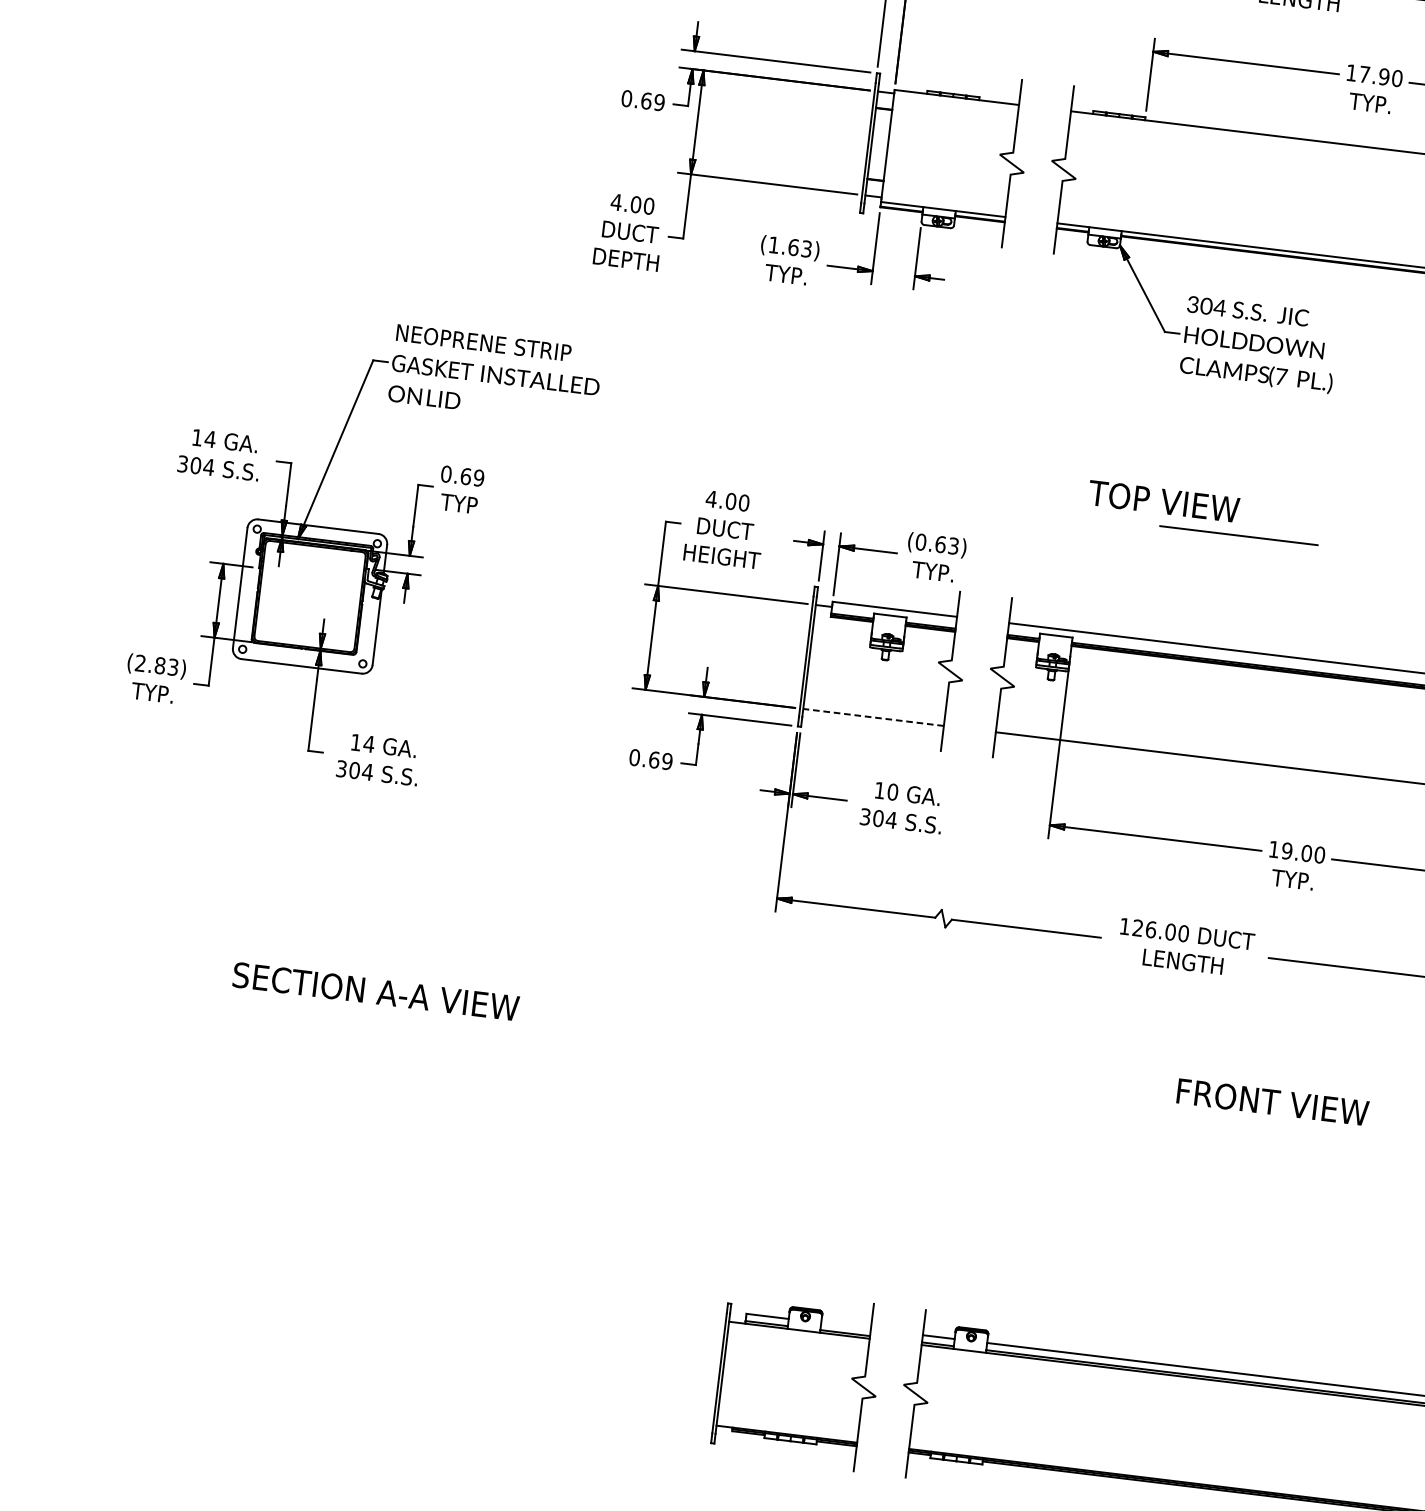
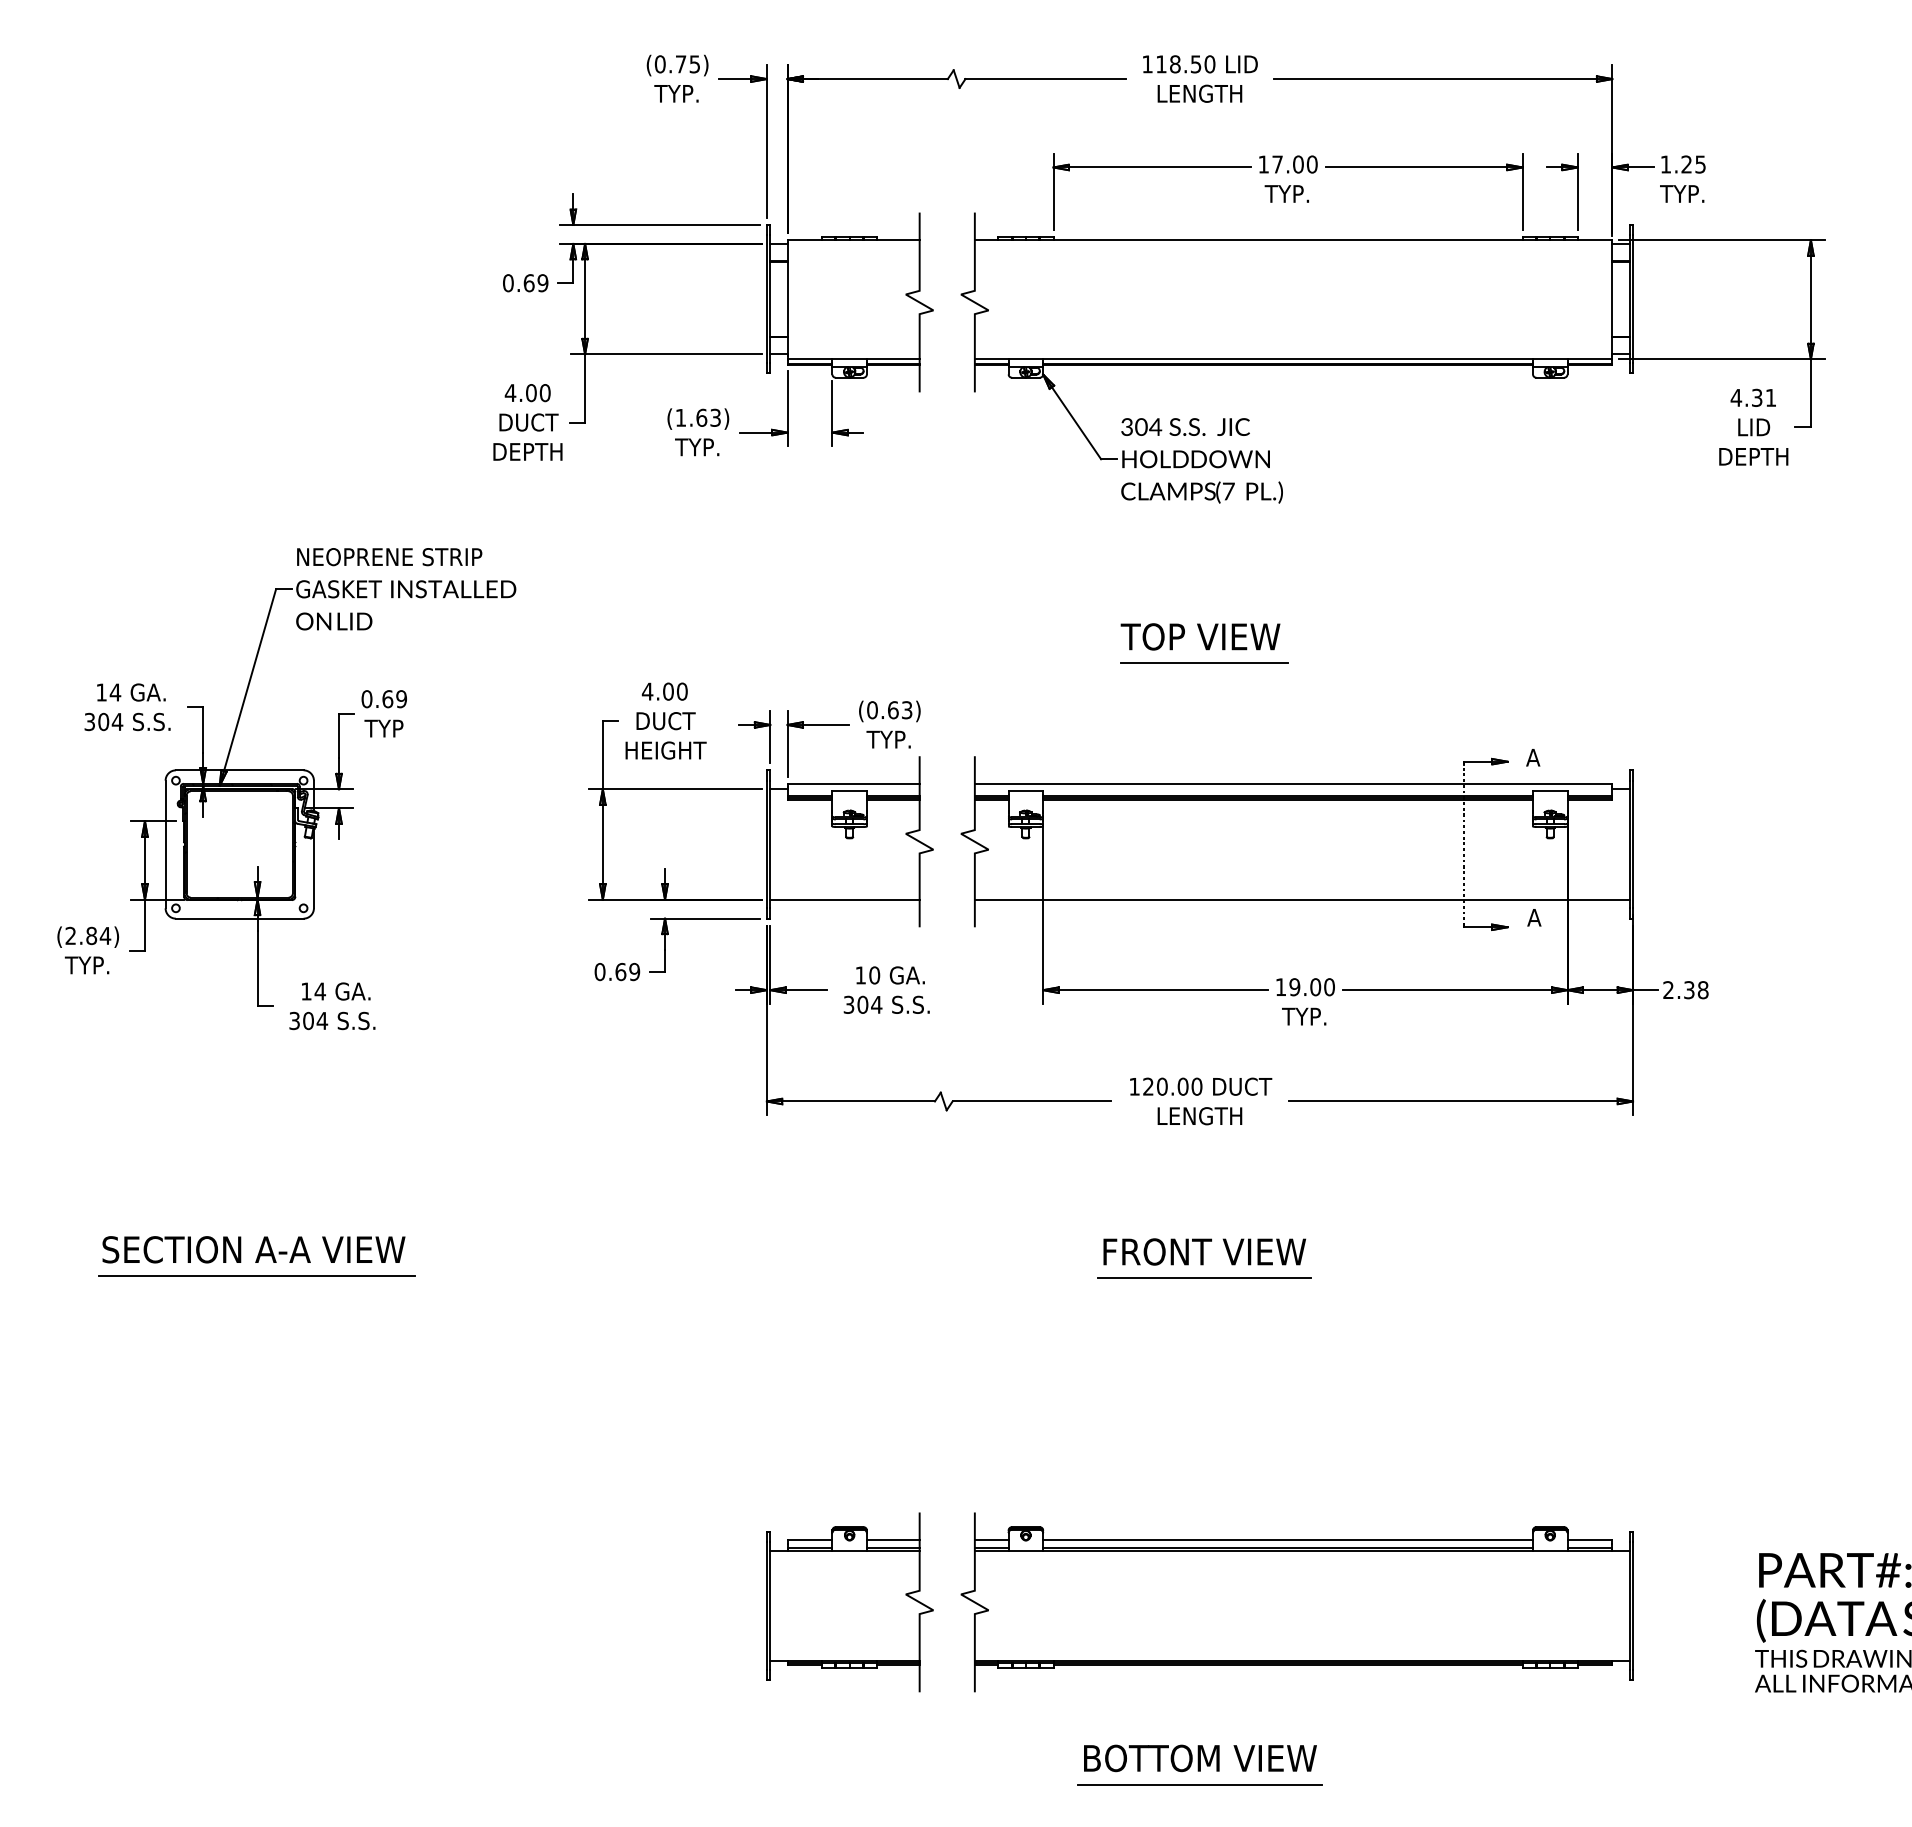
text: (1384, 76) -> (1298, 164), 17.90 -> 17.00
text: (1163, 501) -> (1200, 636), moved
text: (173, 666) -> (105, 935), (2.83) -> (2.84)
line: (873, 717) -> (844, 899), dashed -> solid
text: (1151, 929) -> (1162, 1086), 126.00 -> 120.00
text: (375, 991) -> (253, 1249), moved
line: (276, 1005) -> (256, 1276), added
text: (1272, 1101) -> (1204, 1251), moved
line: (1167, 1114) -> (1203, 1278), added
line: (845, 1326) -> (892, 1540), added

